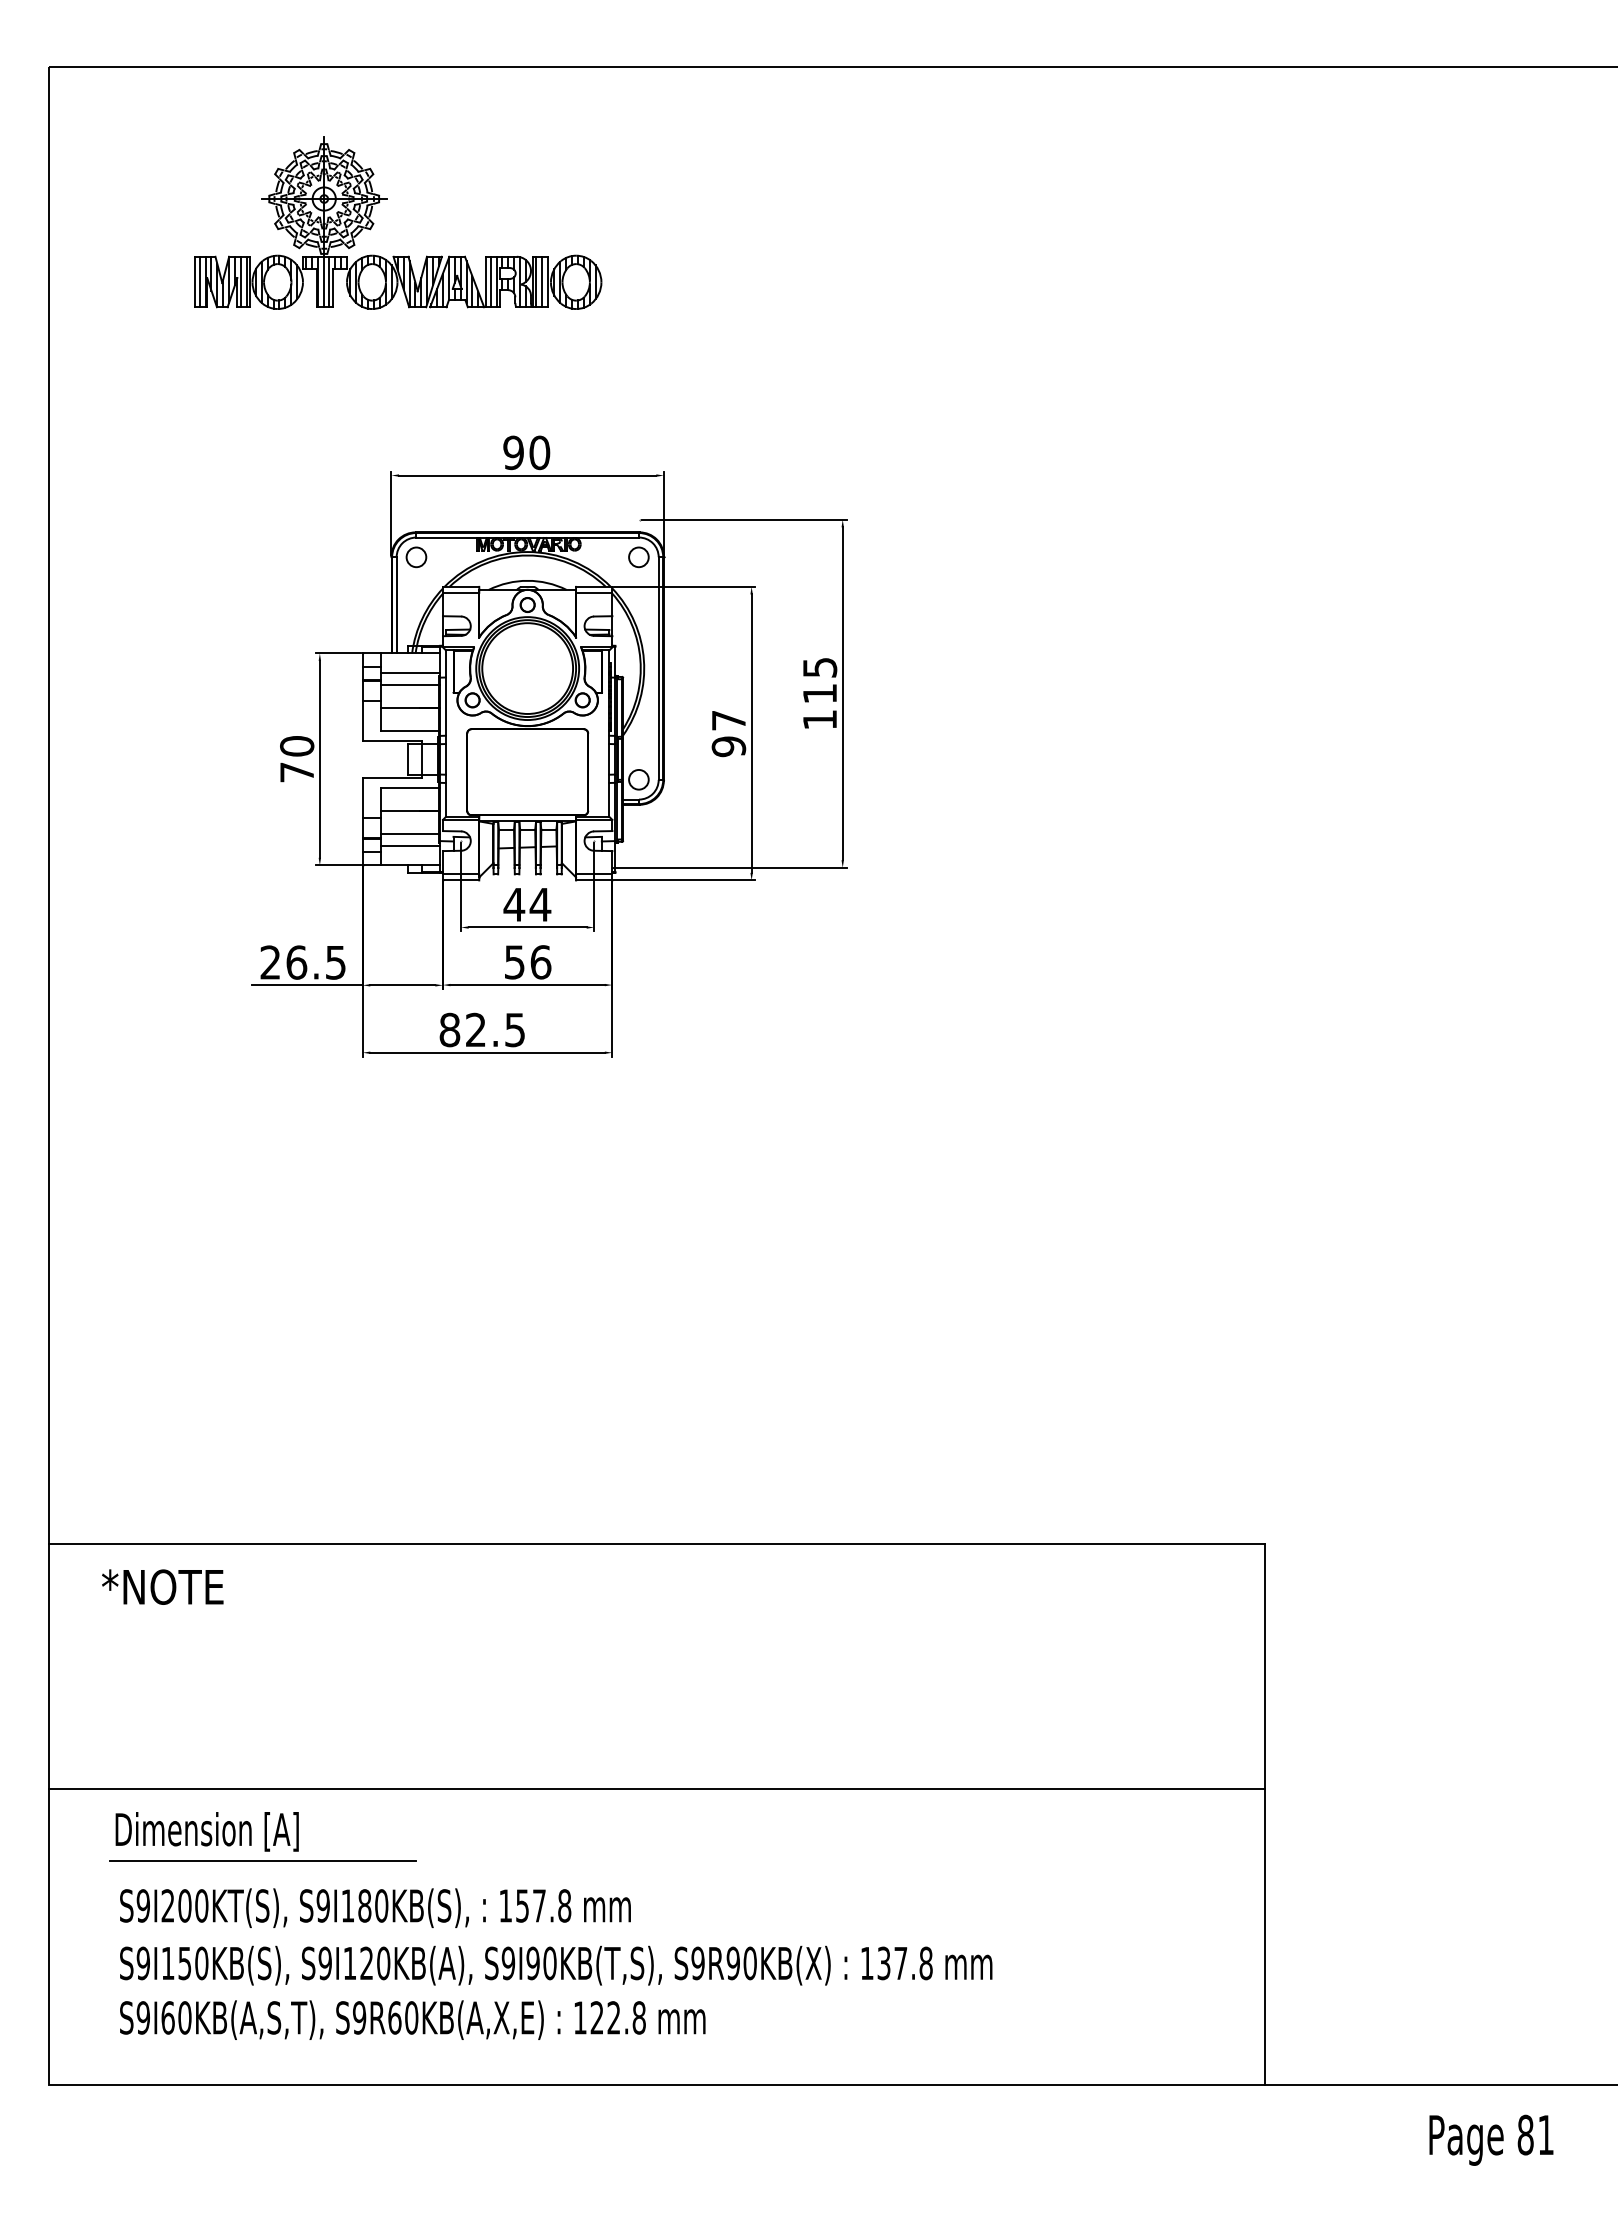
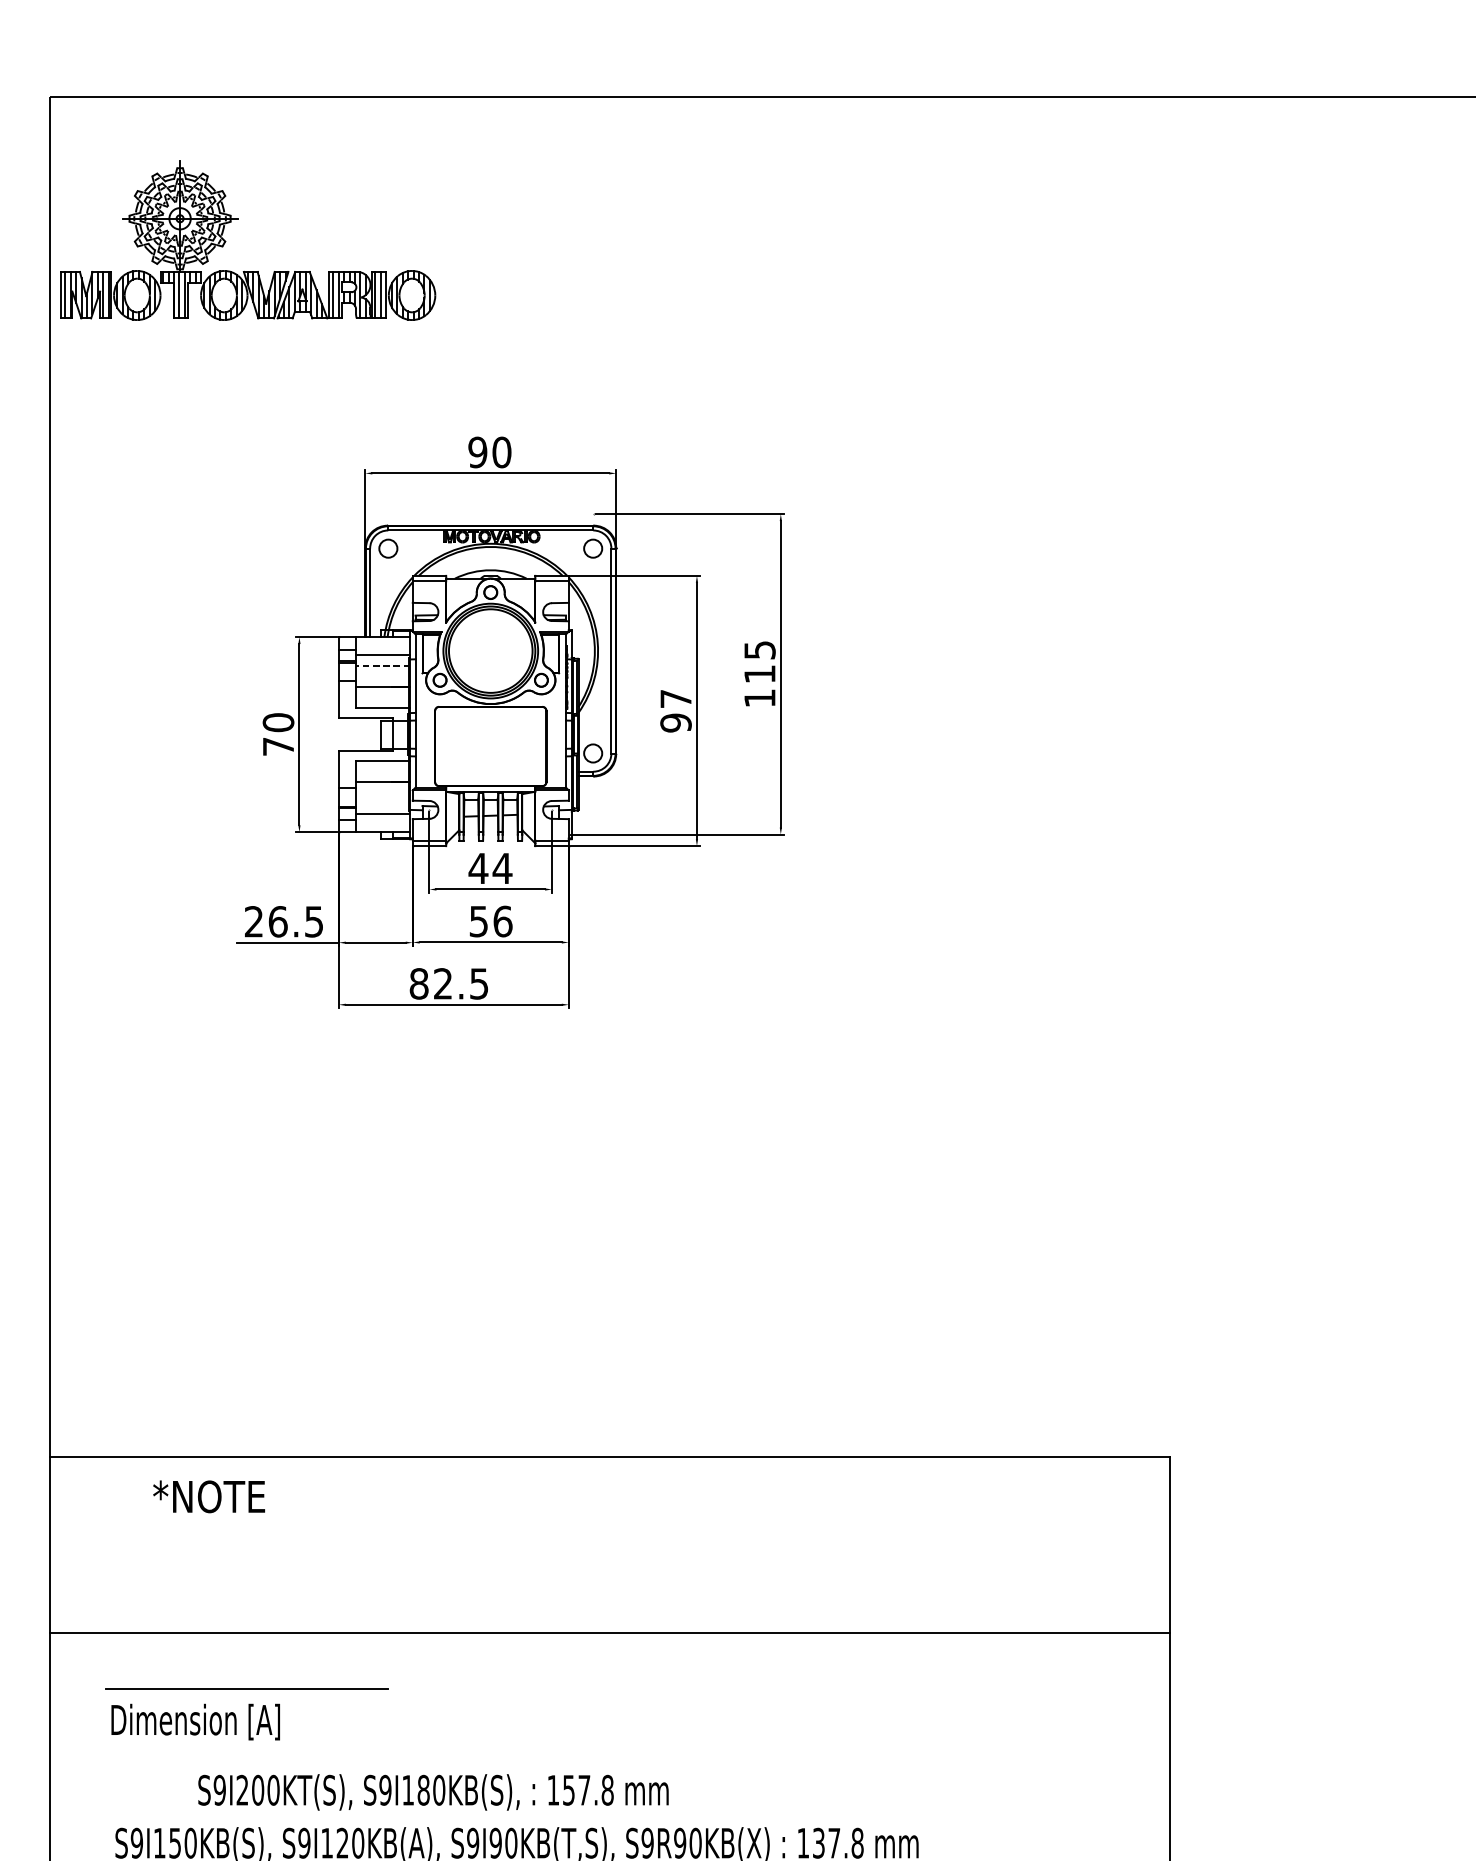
part: (374, 223) -> (226, 241), moved
line: (410, 684) -> (382, 665), solid -> dashed
line: (409, 834) -> (381, 803), removed
text: (162, 1586) -> (208, 1496), moved
line: (656, 1789) -> (609, 1633), moved
line: (262, 1860) -> (246, 1688), moved
text: (375, 1907) -> (433, 1791), moved

